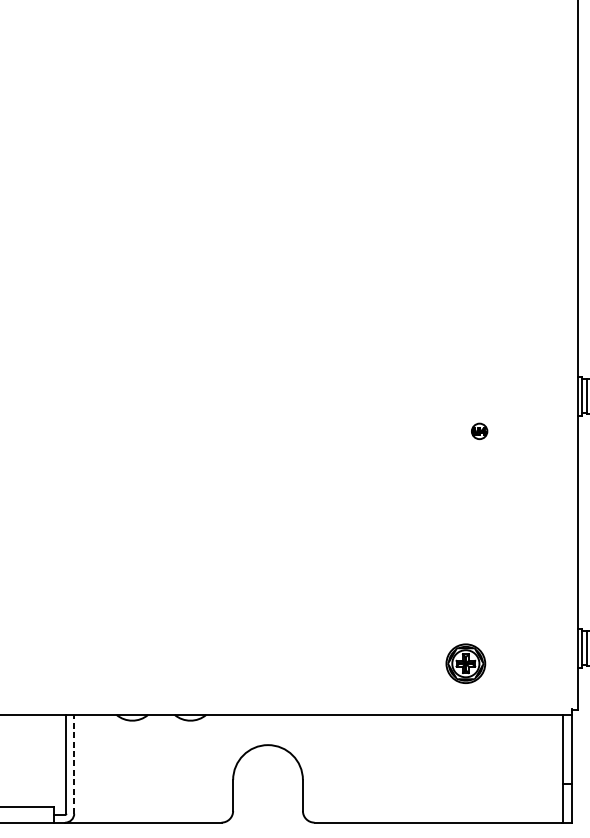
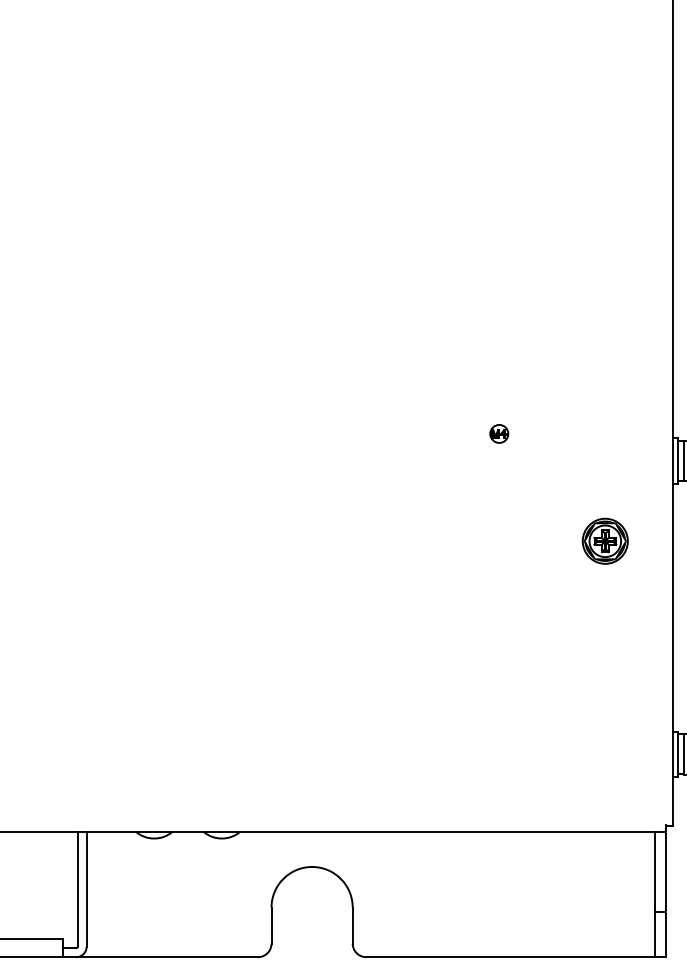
part: (479, 431) -> (499, 433), moved
part: (465, 663) -> (604, 540), moved
line: (74, 764) -> (86, 889), dashed -> solid

